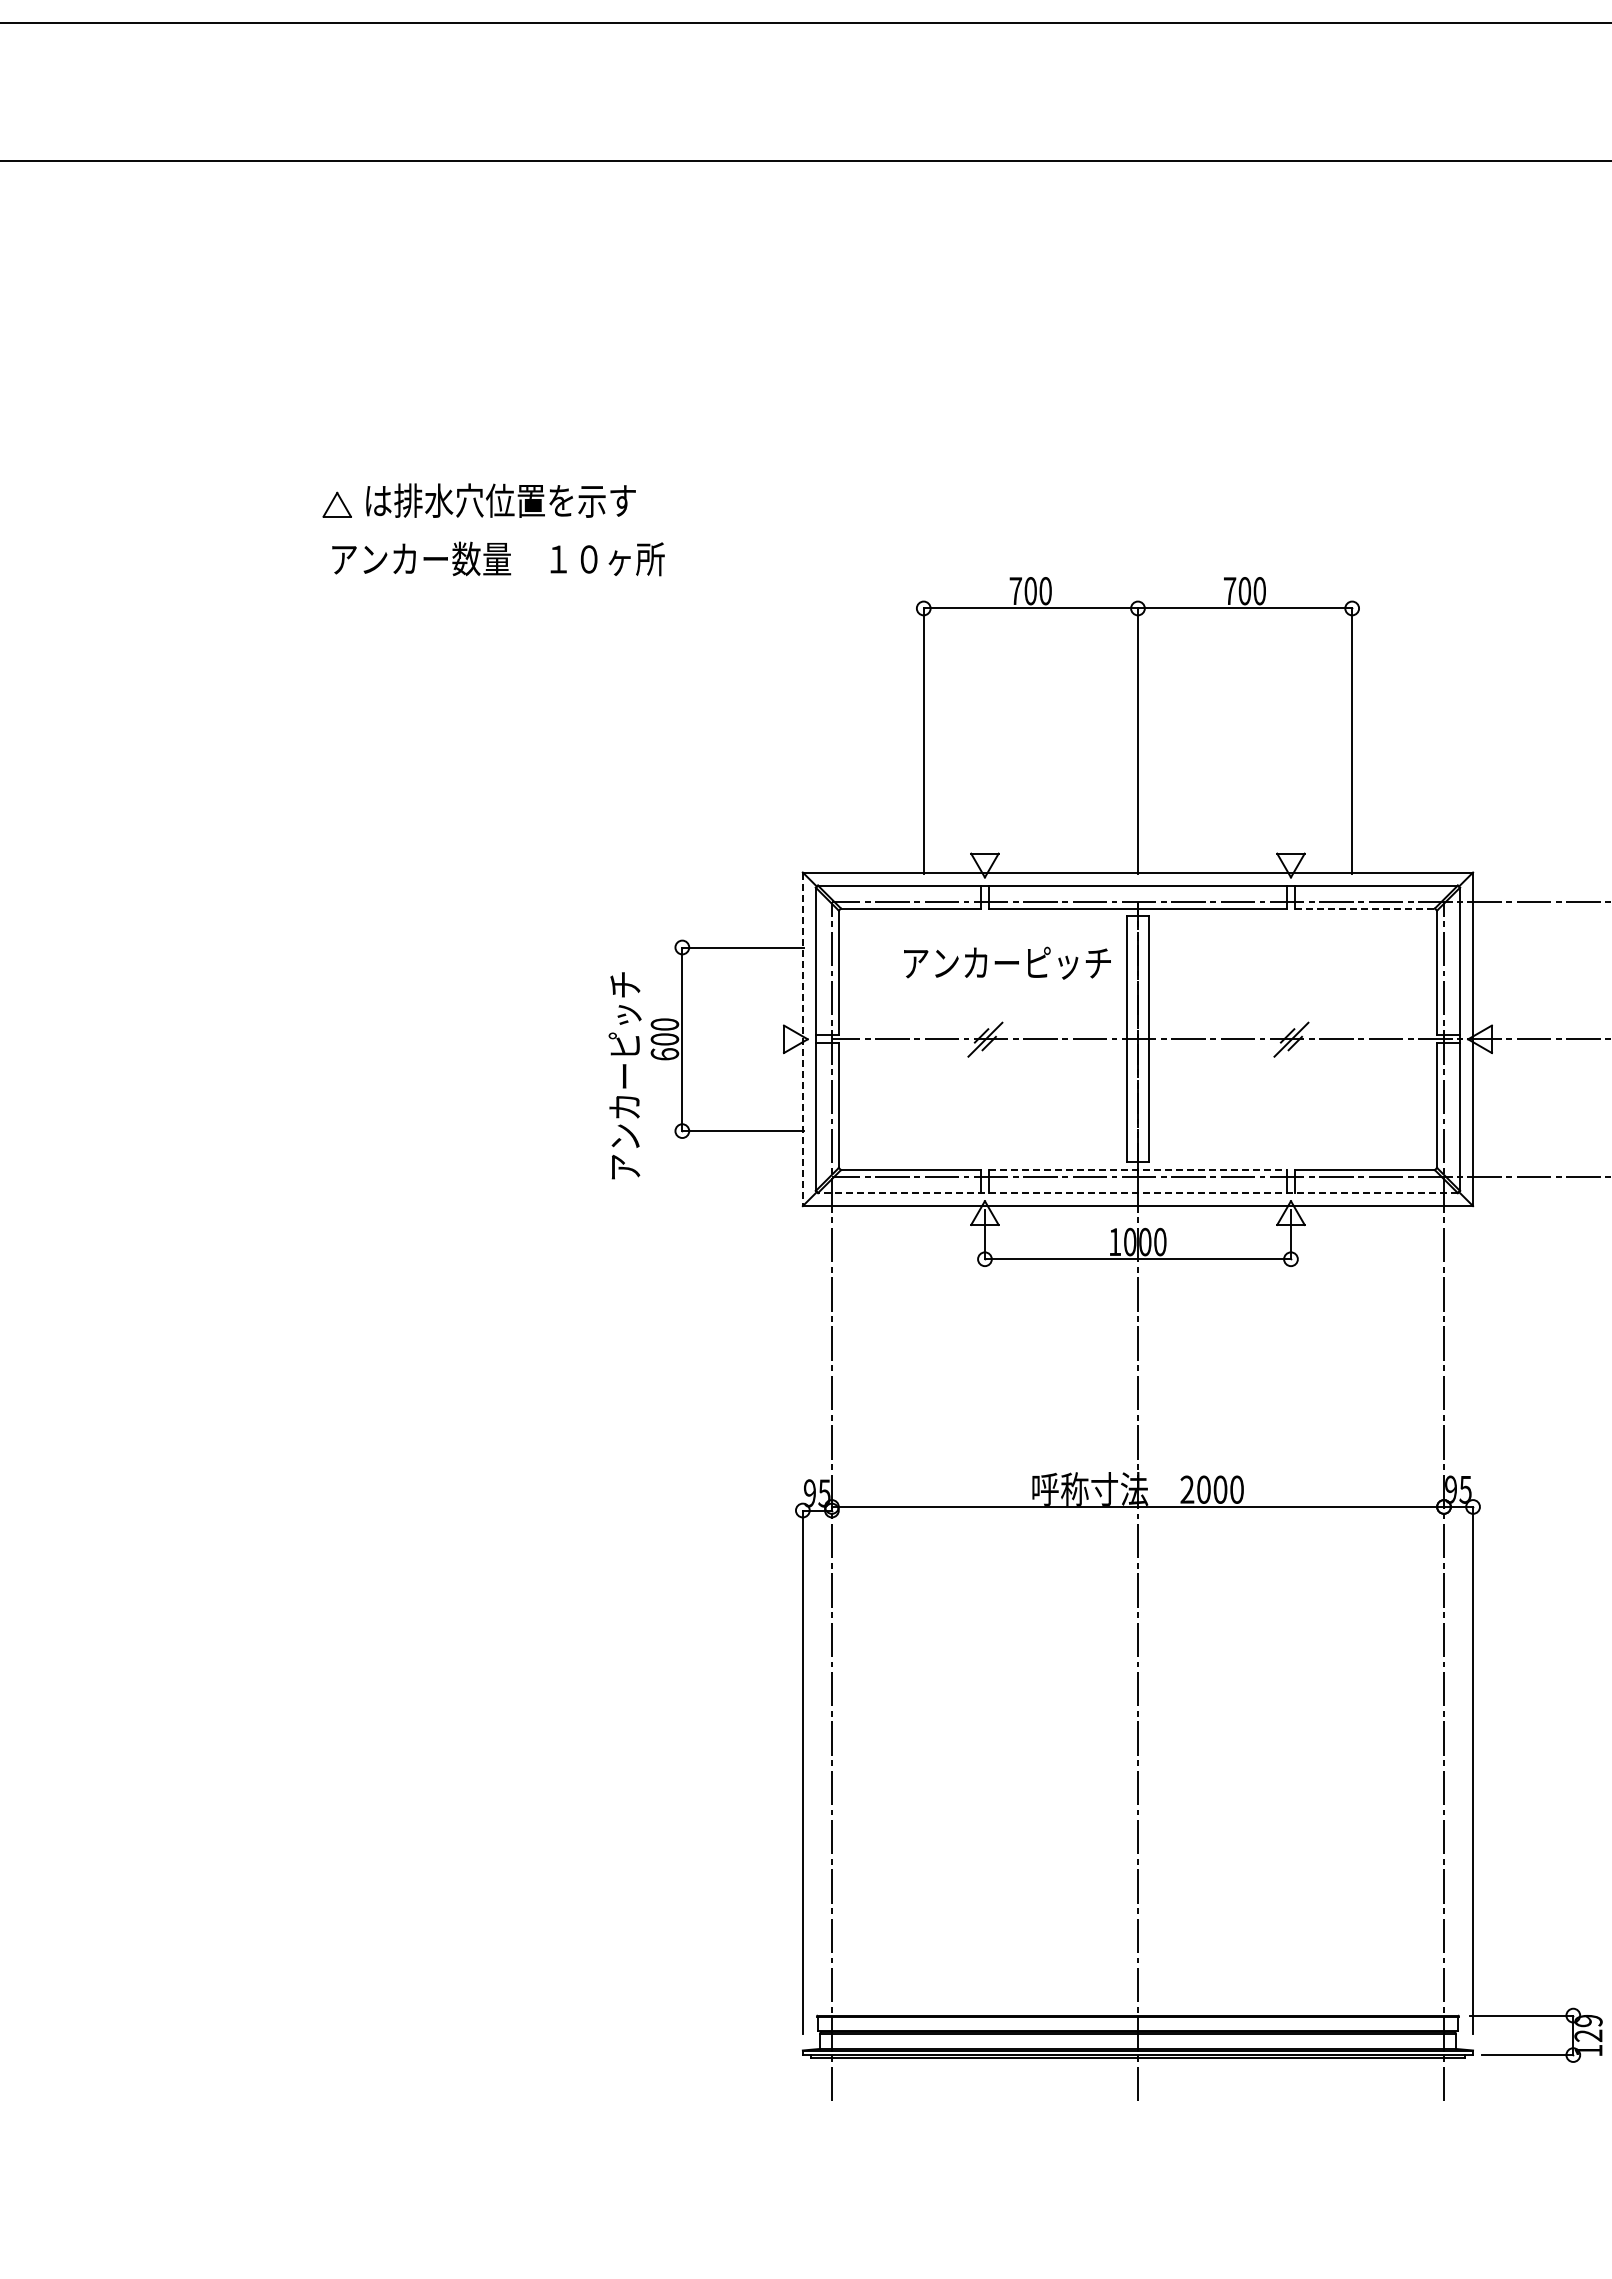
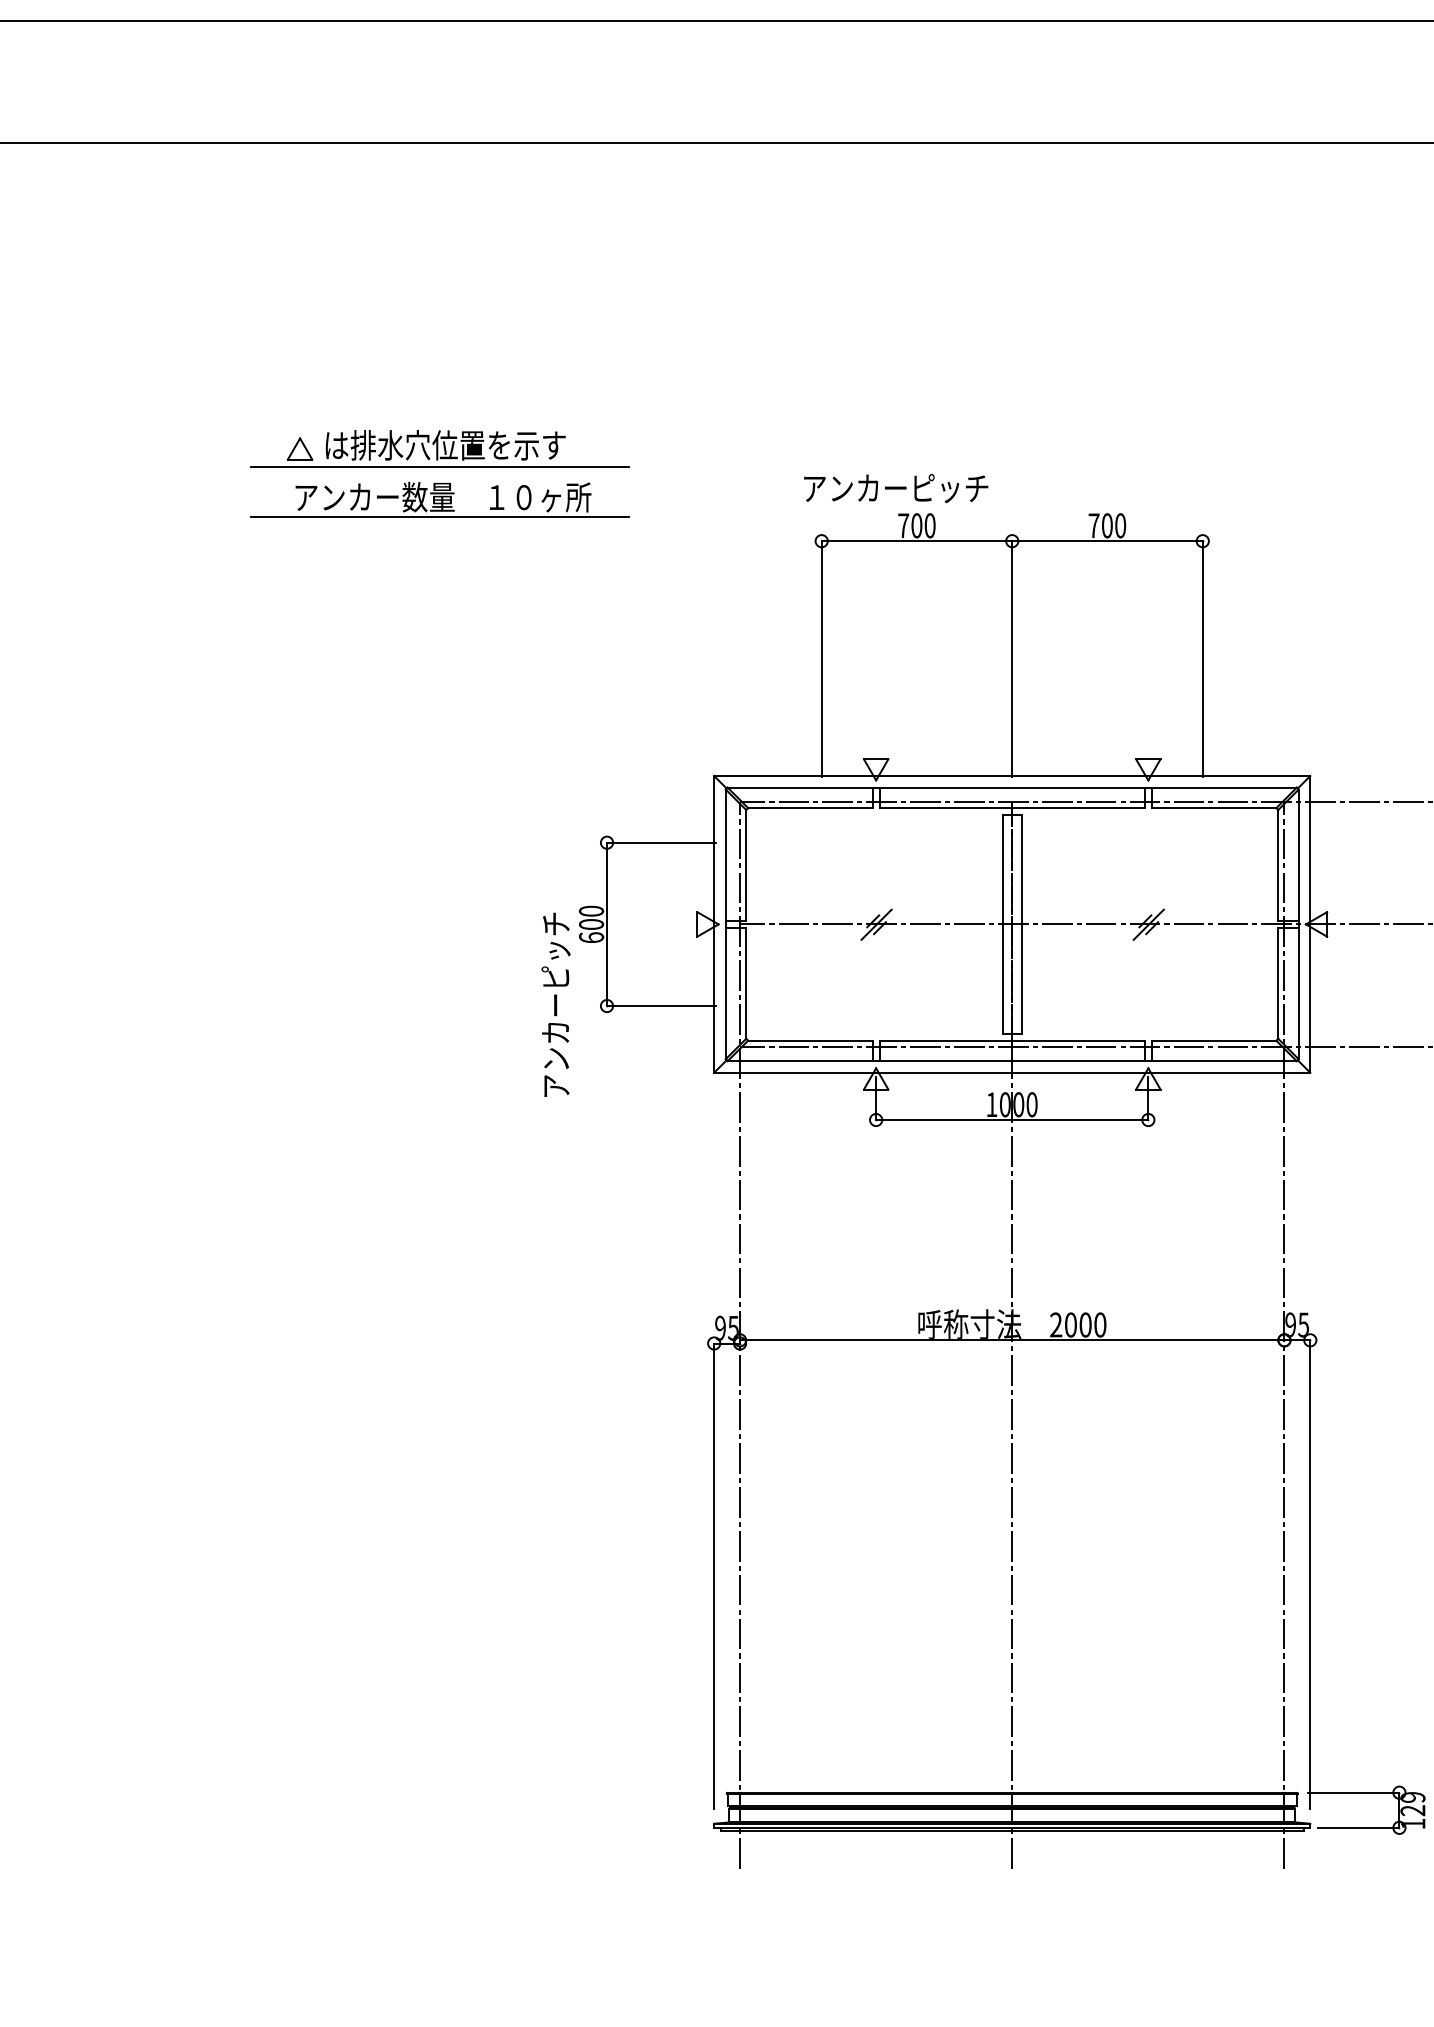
line: (493, 525) -> (439, 467), added
line: (493, 581) -> (439, 517), added
line: (1365, 908) -> (1214, 808), dashed -> solid
text: (1007, 962) -> (896, 487), moved
line: (802, 1039) -> (713, 924), dashed -> solid
text: (624, 1075) -> (555, 1004), moved
line: (1138, 1170) -> (1012, 1041), dashed -> solid
line: (1137, 1193) -> (1011, 1061), dashed -> solid

